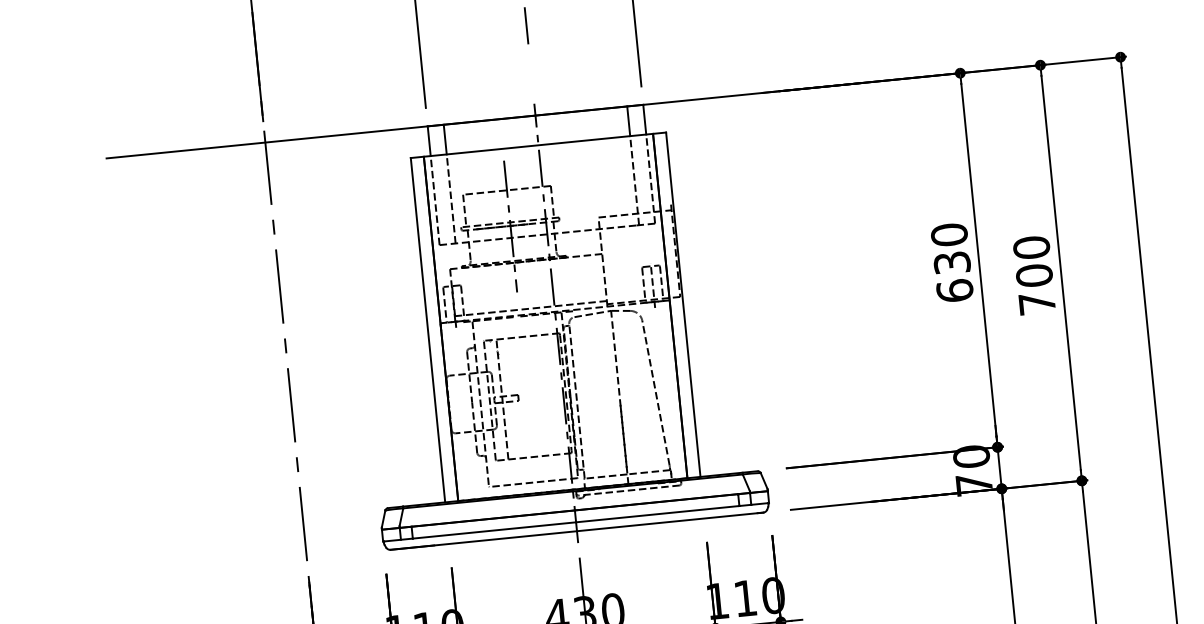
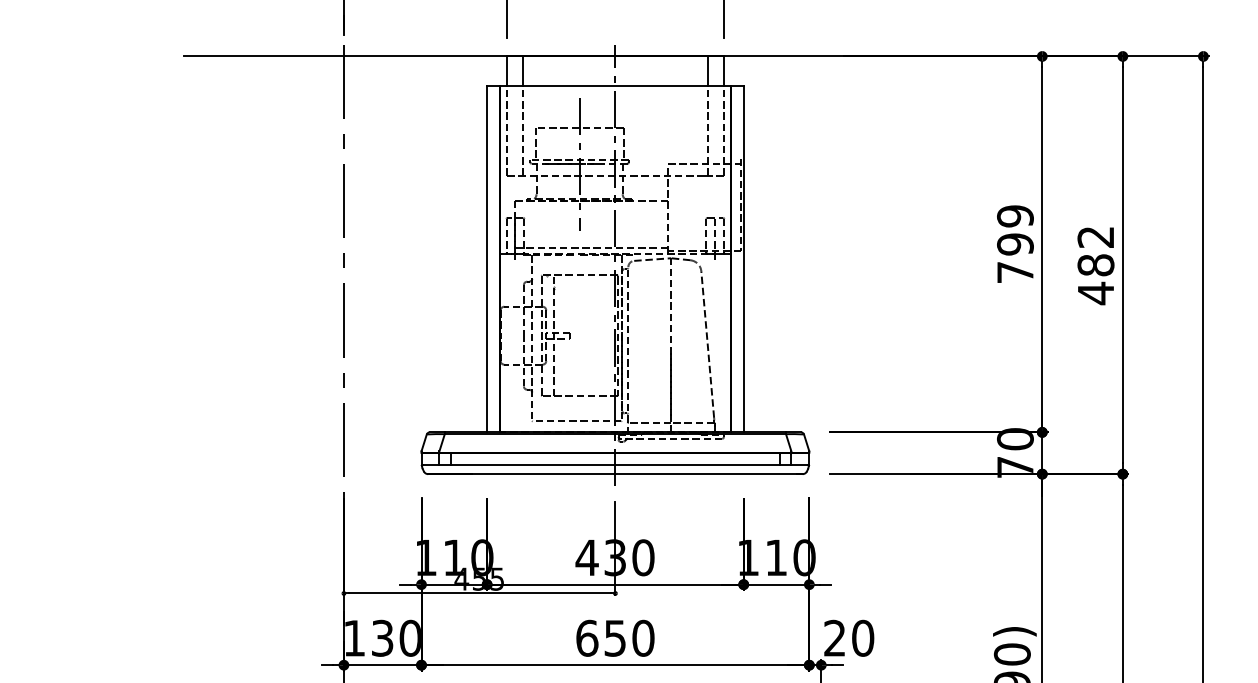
text: (952, 262) -> (1015, 244), 630 -> 799
text: (1033, 275) -> (1095, 265), 700 -> 482

